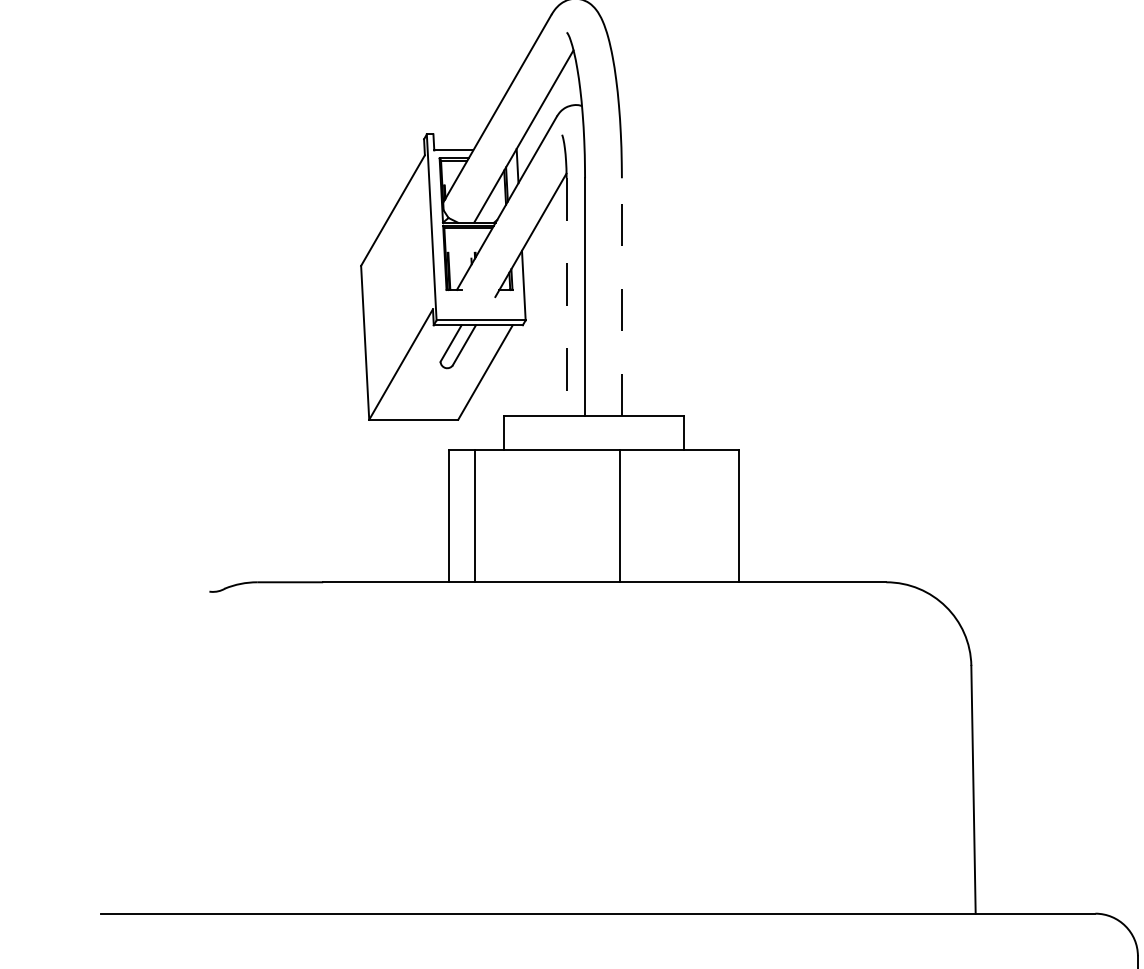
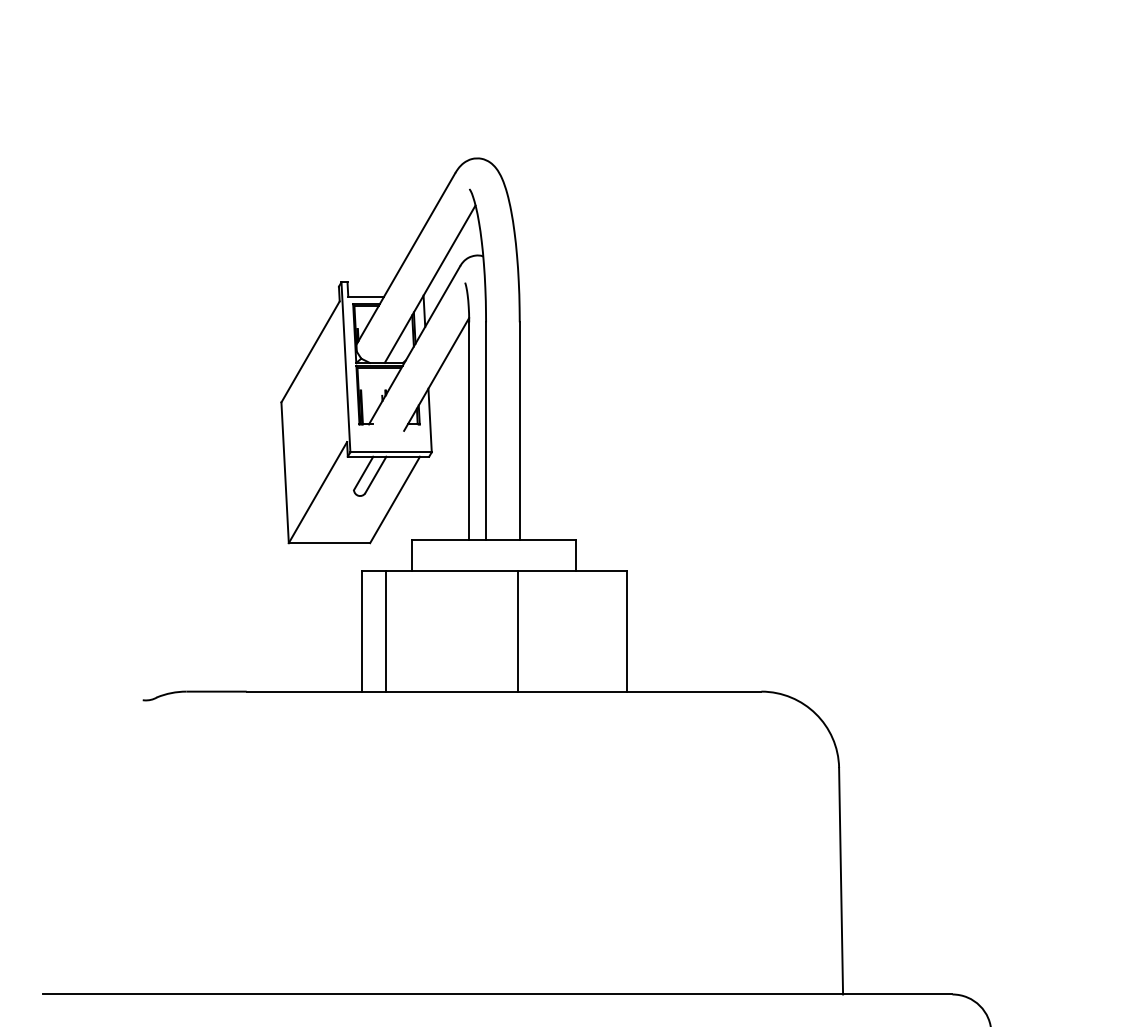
line: (566, 297) -> (469, 431), dashed -> solid
line: (621, 297) -> (519, 431), dashed -> solid

